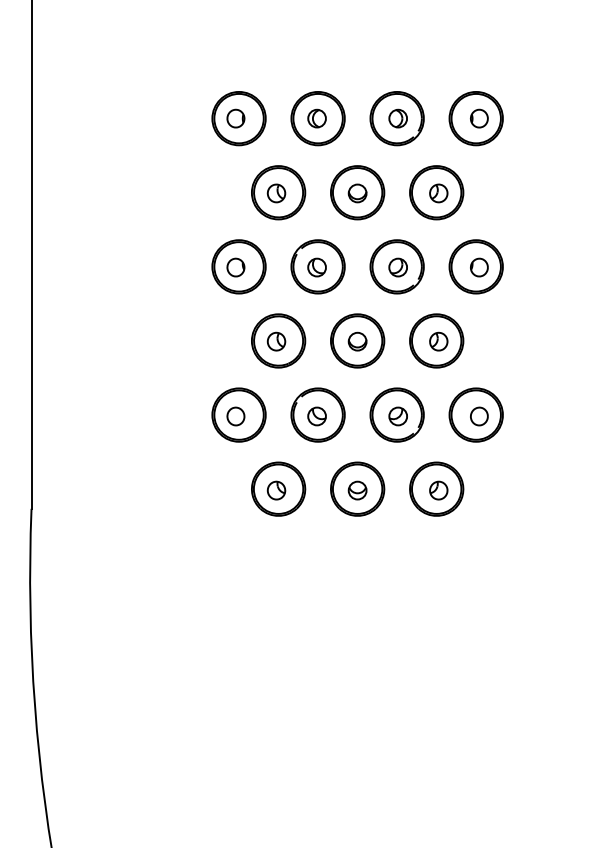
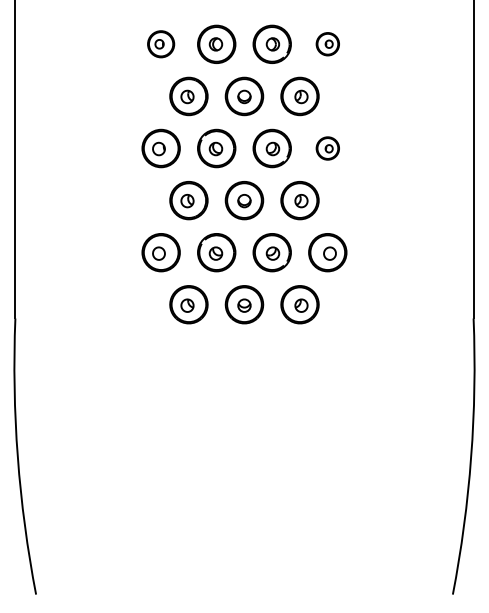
part: (238, 117) -> (160, 43), size x0.7
part: (475, 117) -> (327, 43), size x0.6
part: (475, 266) -> (327, 148), size x0.6

